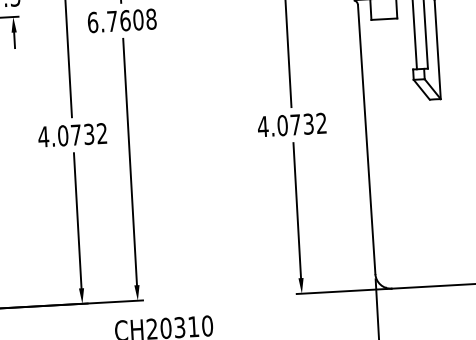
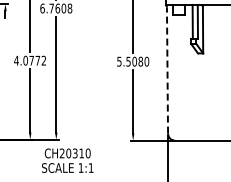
text: (291, 124) -> (132, 61), 4.0732 -> 5.5080
text: (88, 133) -> (37, 60), 4.0732 -> 4.0772
line: (366, 137) -> (167, 69), solid -> dashed

